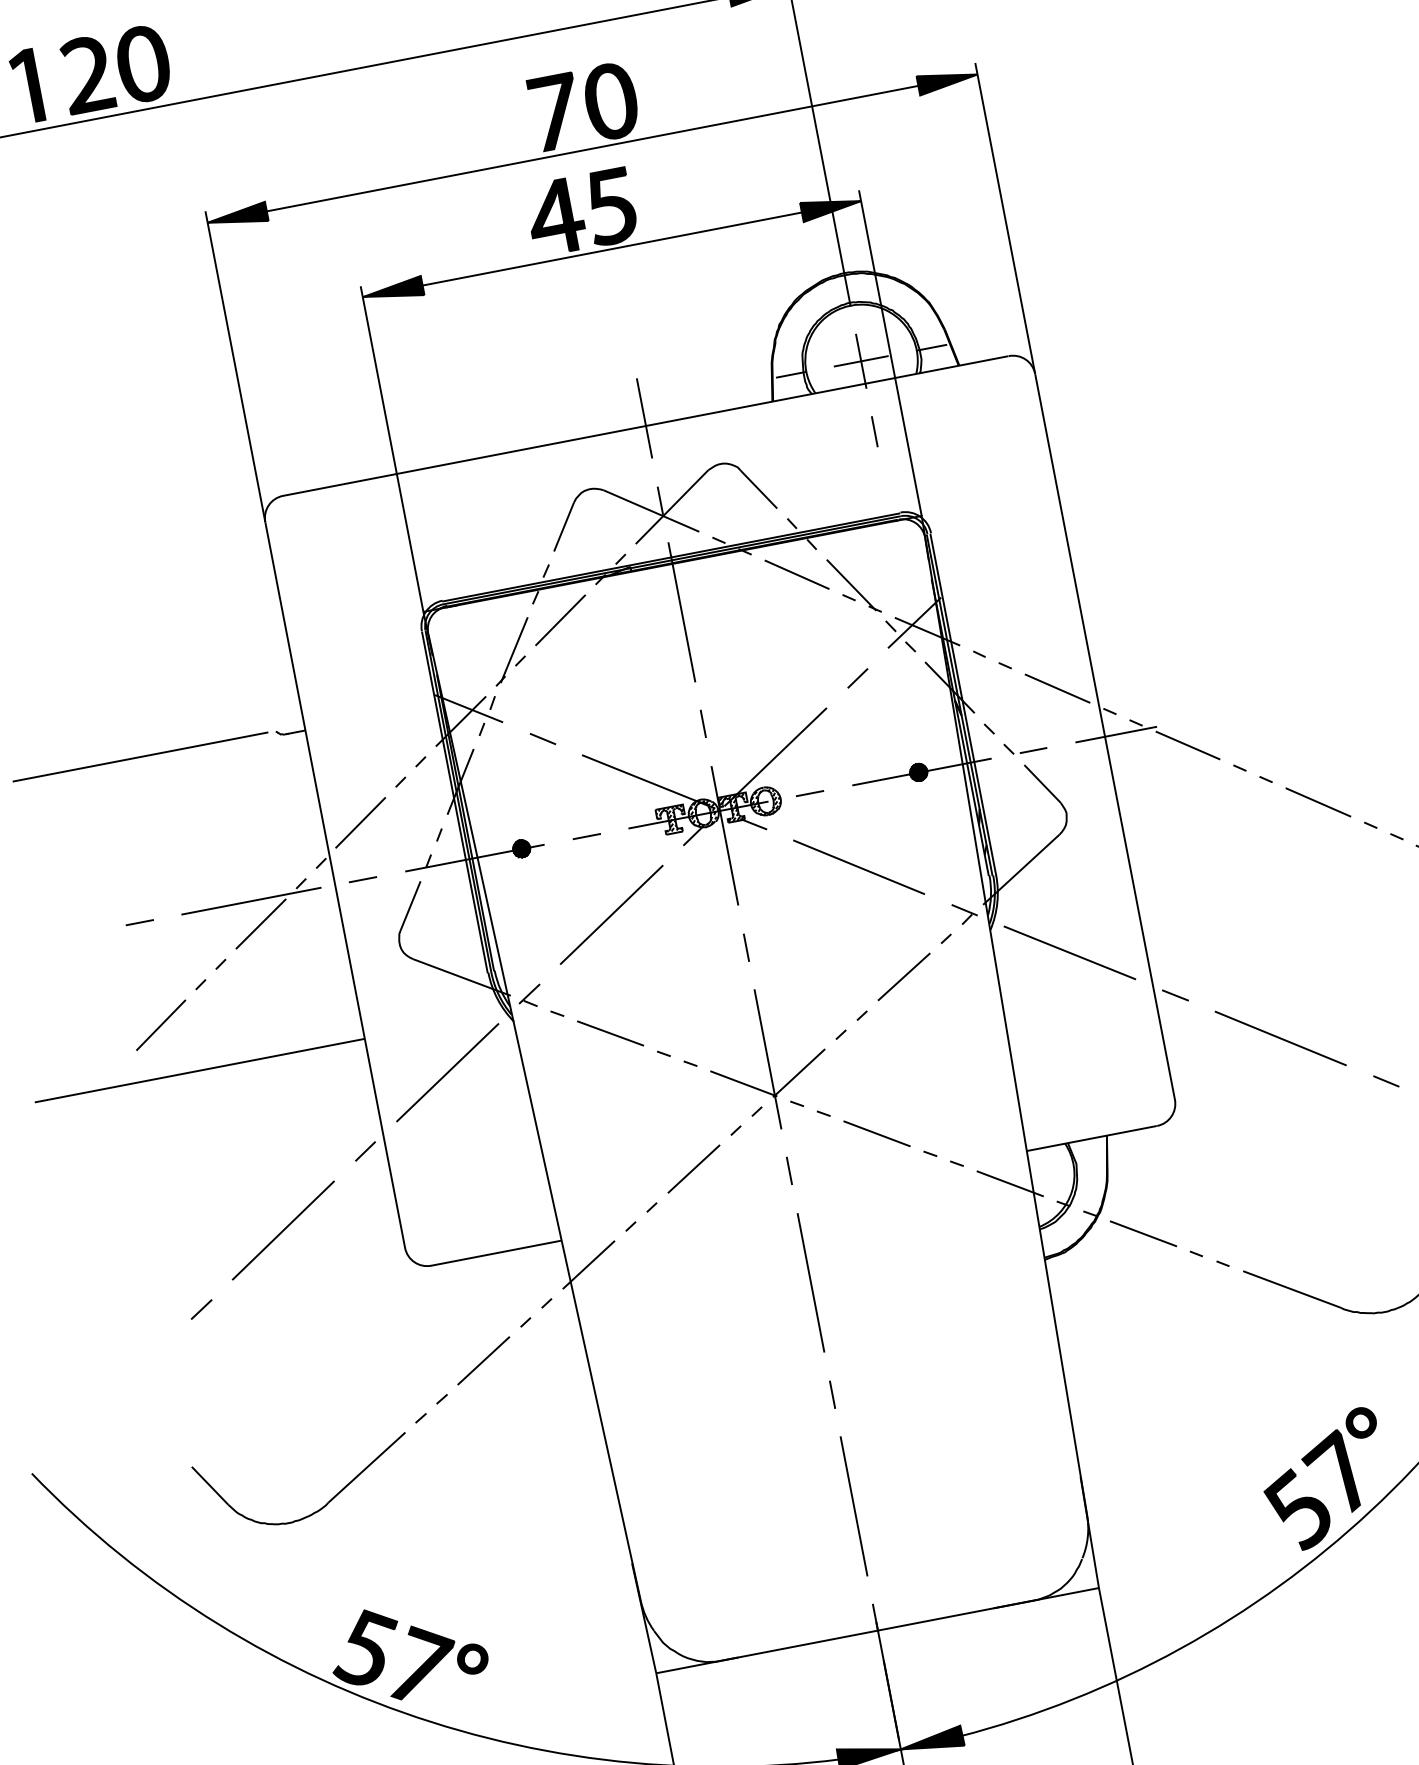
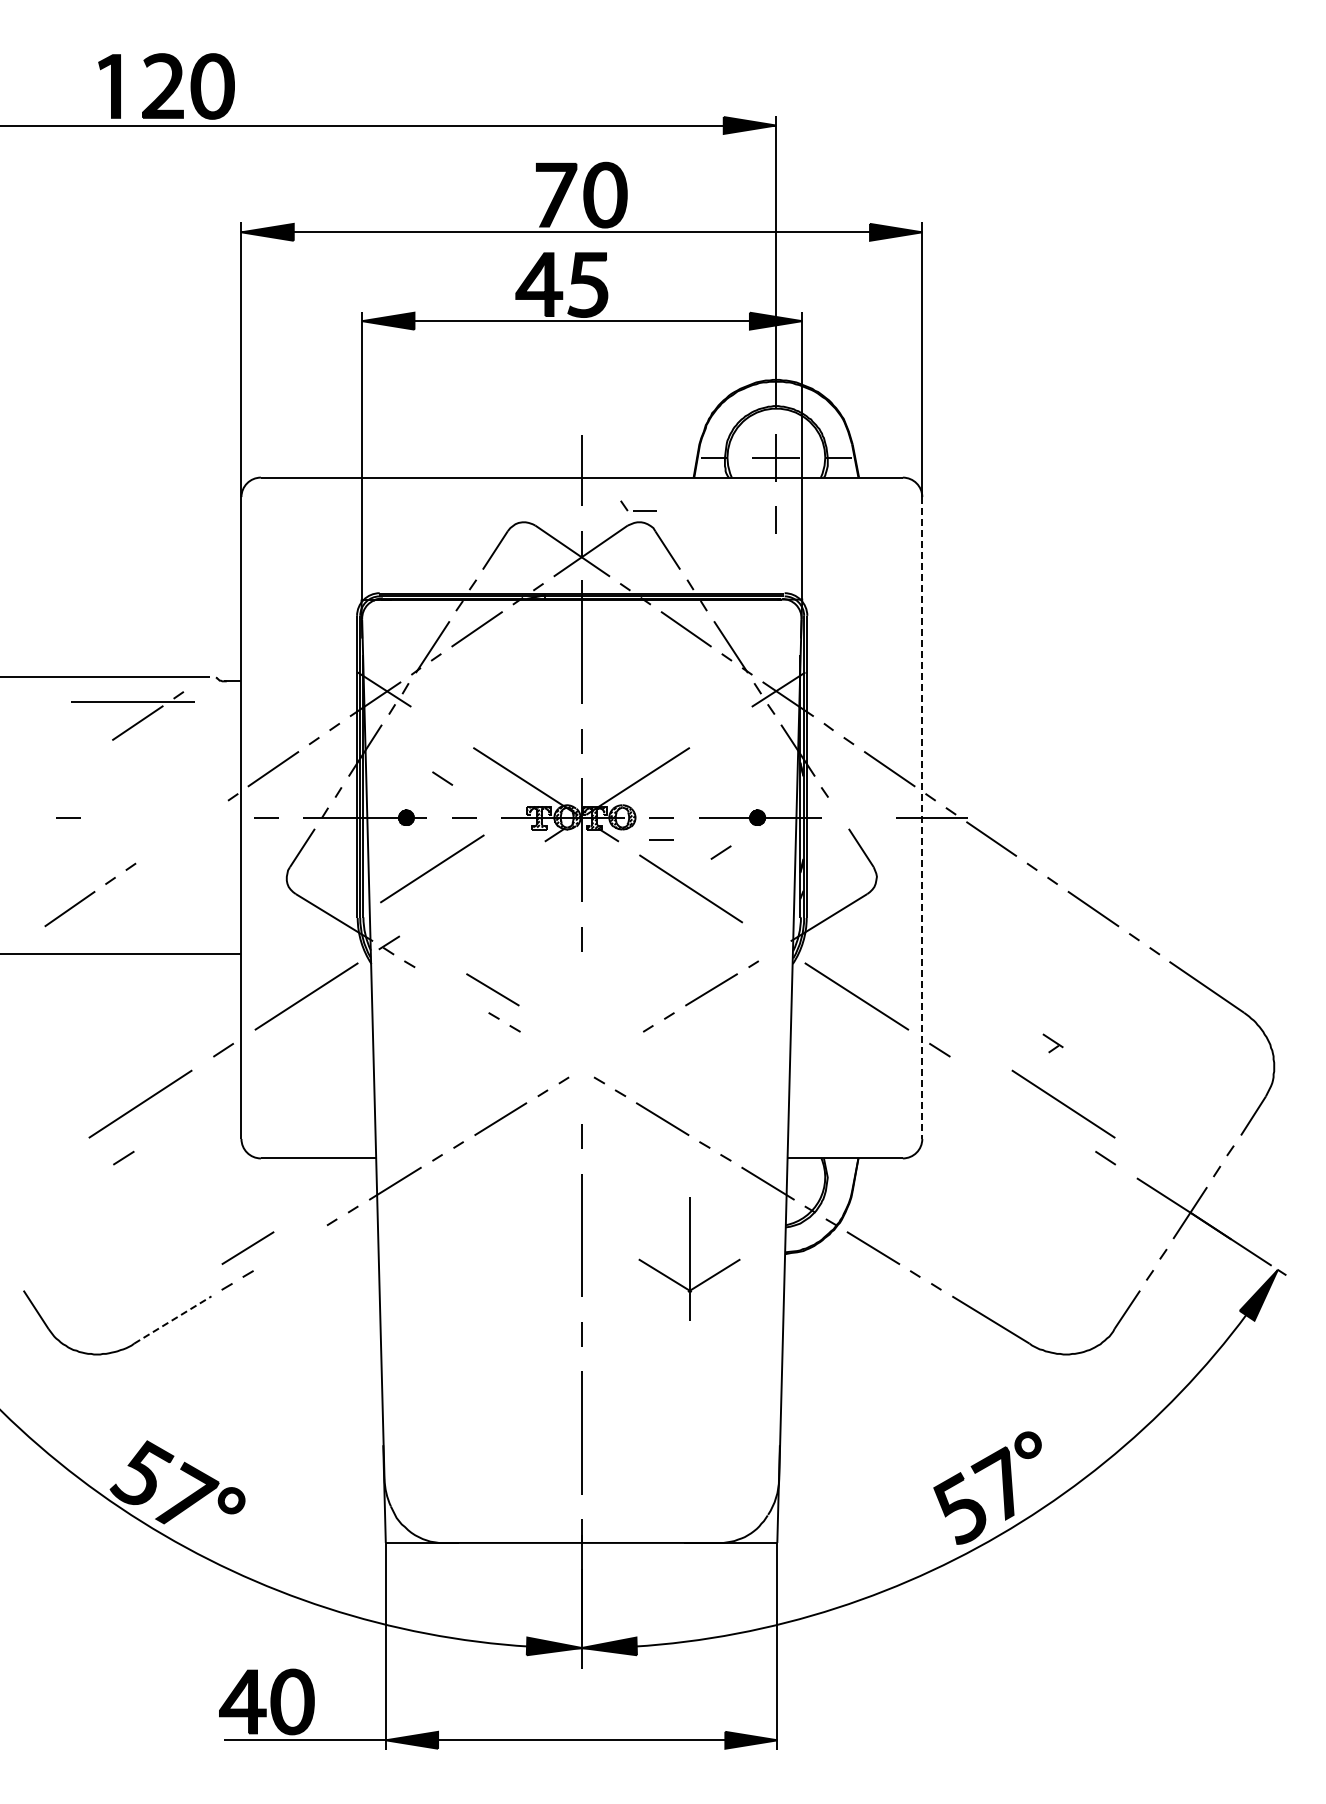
line: (857, 678) -> (720, 852), moved
line: (1105, 737) -> (922, 818), solid -> dashed
line: (542, 738) -> (442, 778), moved
part: (1024, 745) -> (638, 505), moved
line: (814, 817) -> (661, 839), added
part: (964, 913) -> (1052, 1043), moved
line: (611, 914) -> (432, 868), moved
part: (259, 923) -> (136, 722), moved
line: (610, 1033) -> (492, 989), moved
line: (1280, 1037) -> (1063, 1103), moved
part: (767, 1059) -> (689, 1258), moved
line: (201, 1308) -> (123, 1157), moved
line: (483, 1360) -> (247, 1247), moved
line: (367, 1466) -> (173, 1319), solid -> dashed

